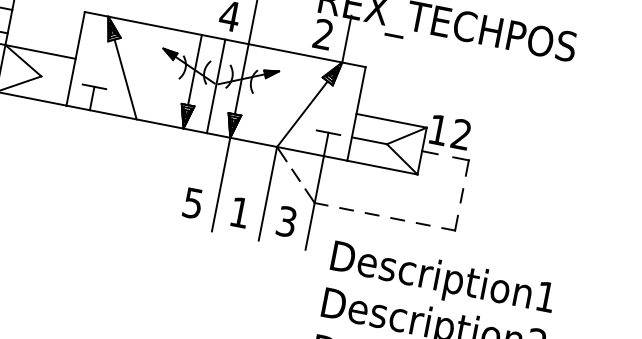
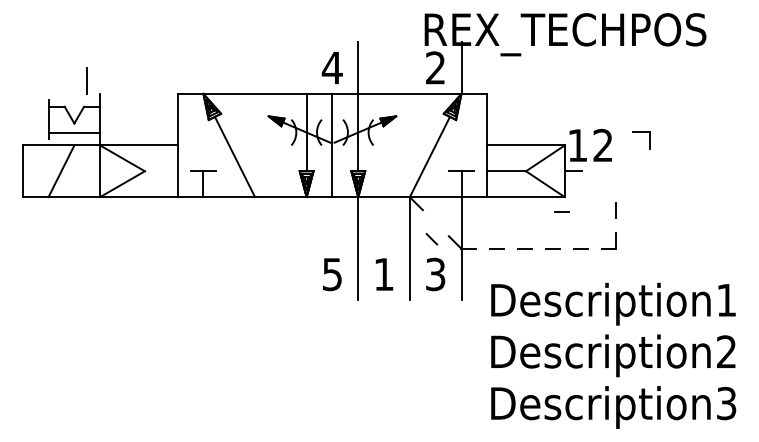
part: (460, 158) -> (641, 132), moved
line: (295, 174) -> (431, 238), moved
line: (412, 187) -> (561, 211), added

